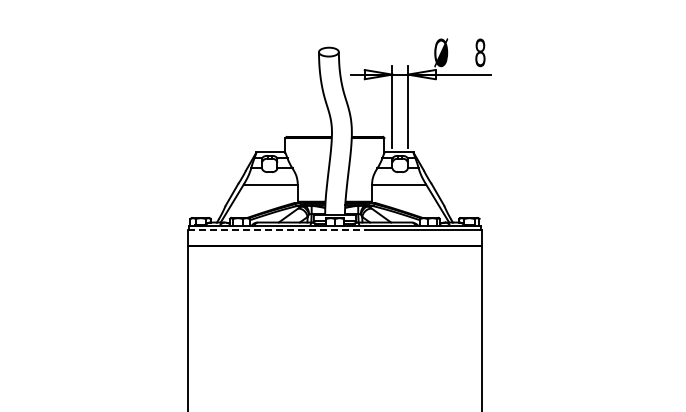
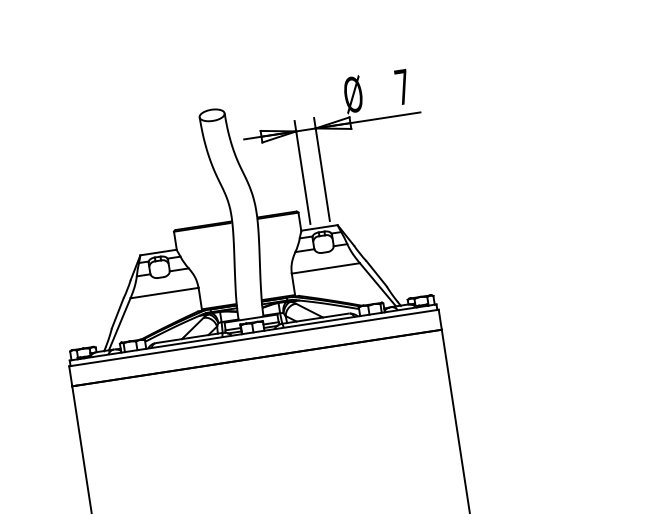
text: (480, 52) -> (402, 86), 8 -> 7
line: (277, 230) -> (181, 349), dashed -> solid

